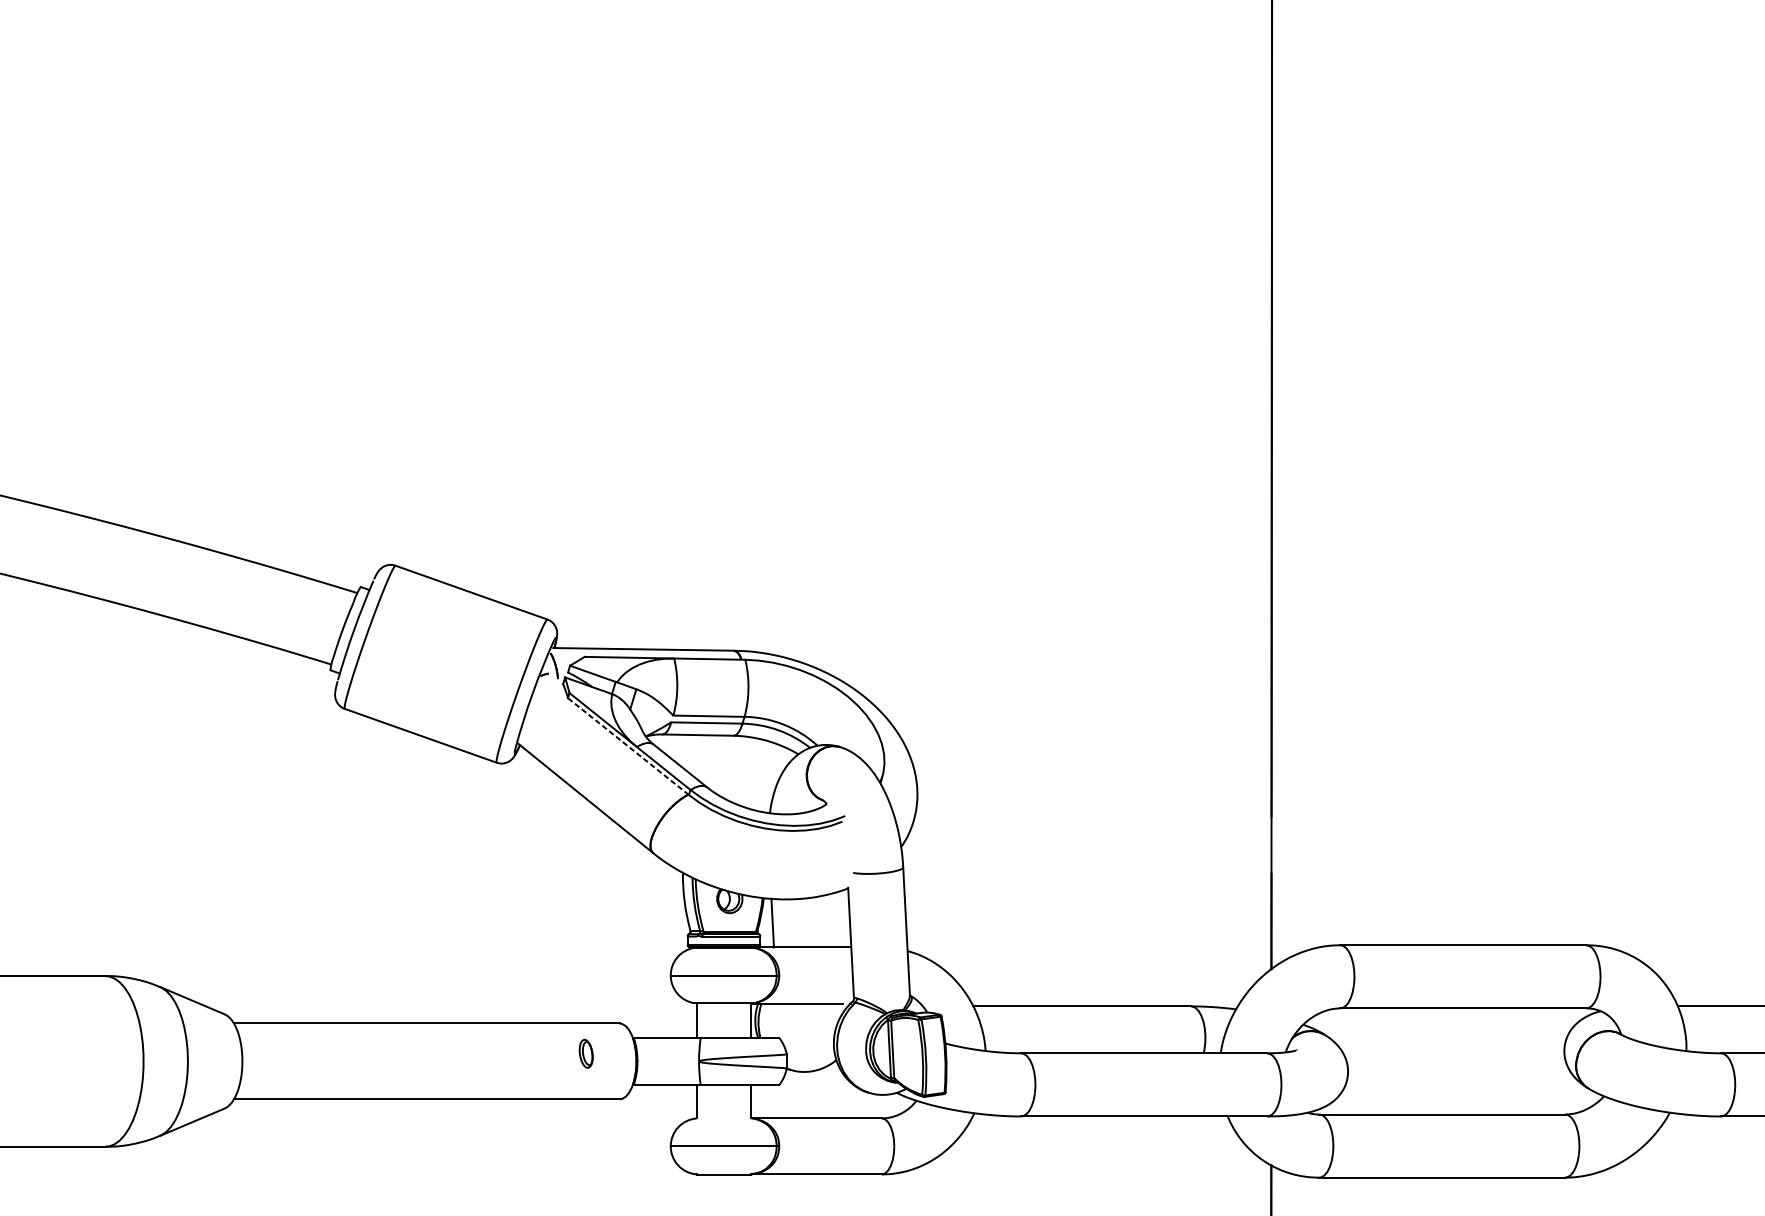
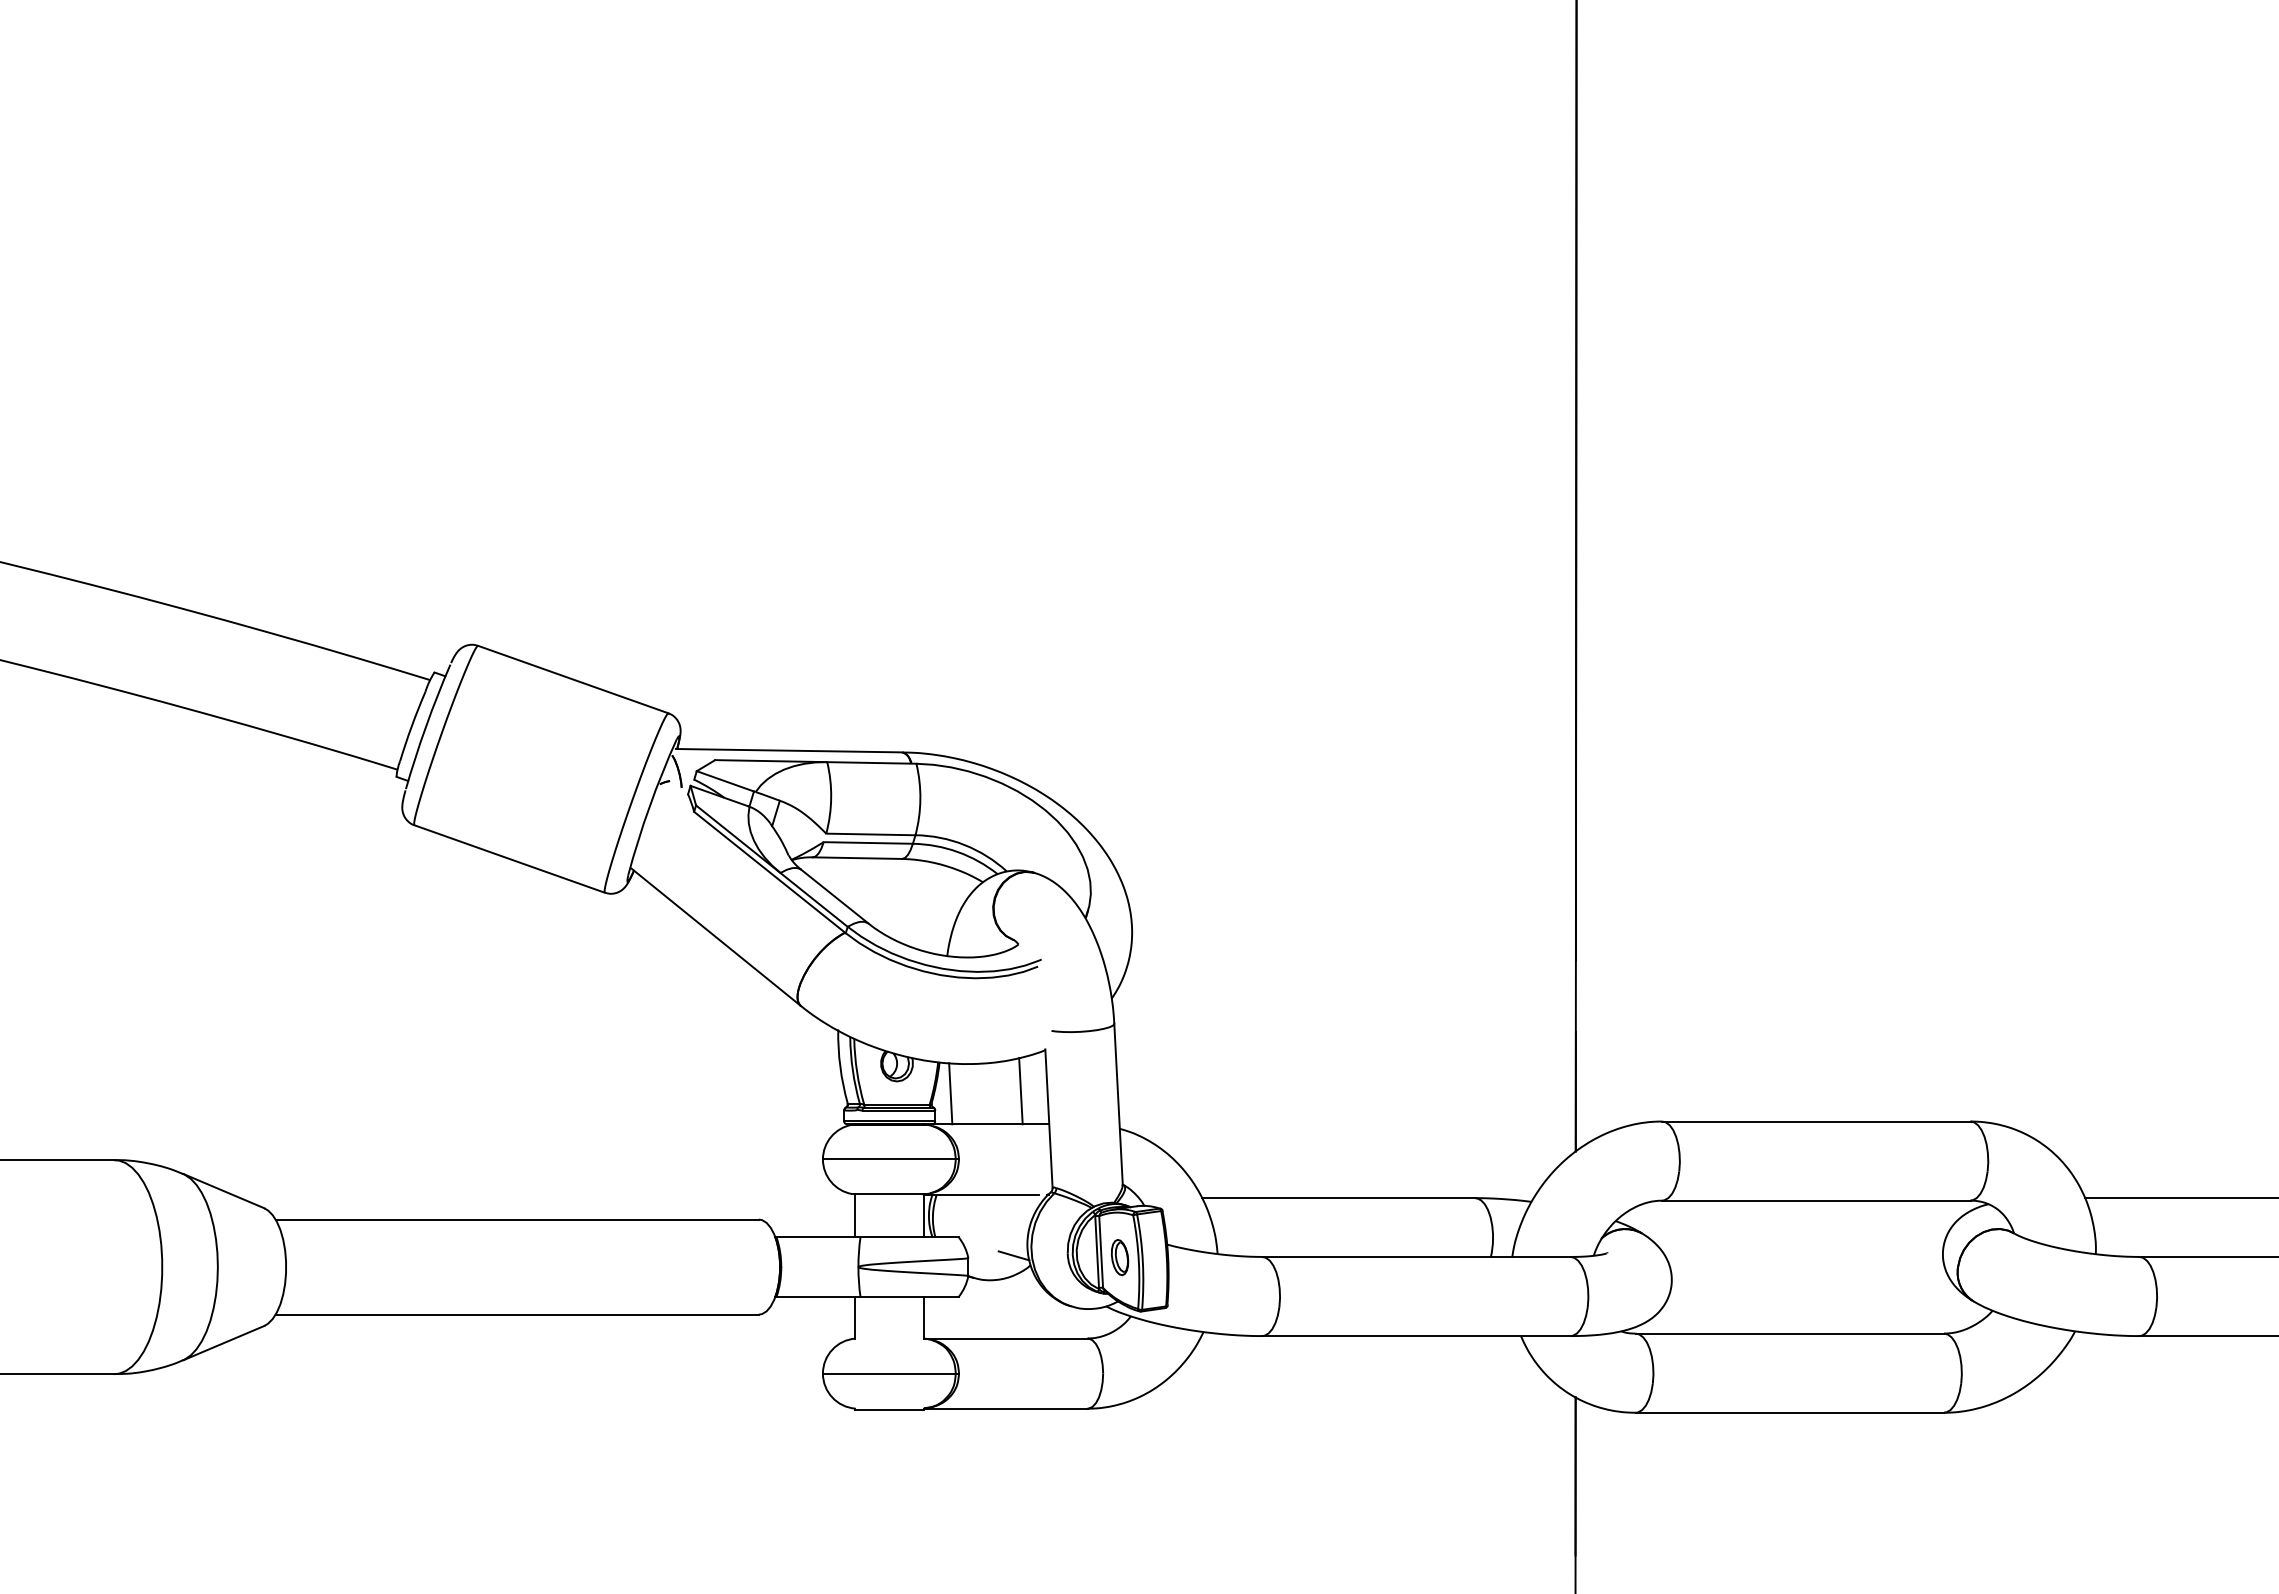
line: (628, 746) -> (769, 872), dashed -> solid
line: (828, 921) -> (1020, 1091), added
line: (822, 1052) -> (1013, 1255), added
part: (585, 1053) -> (1119, 1257), moved

